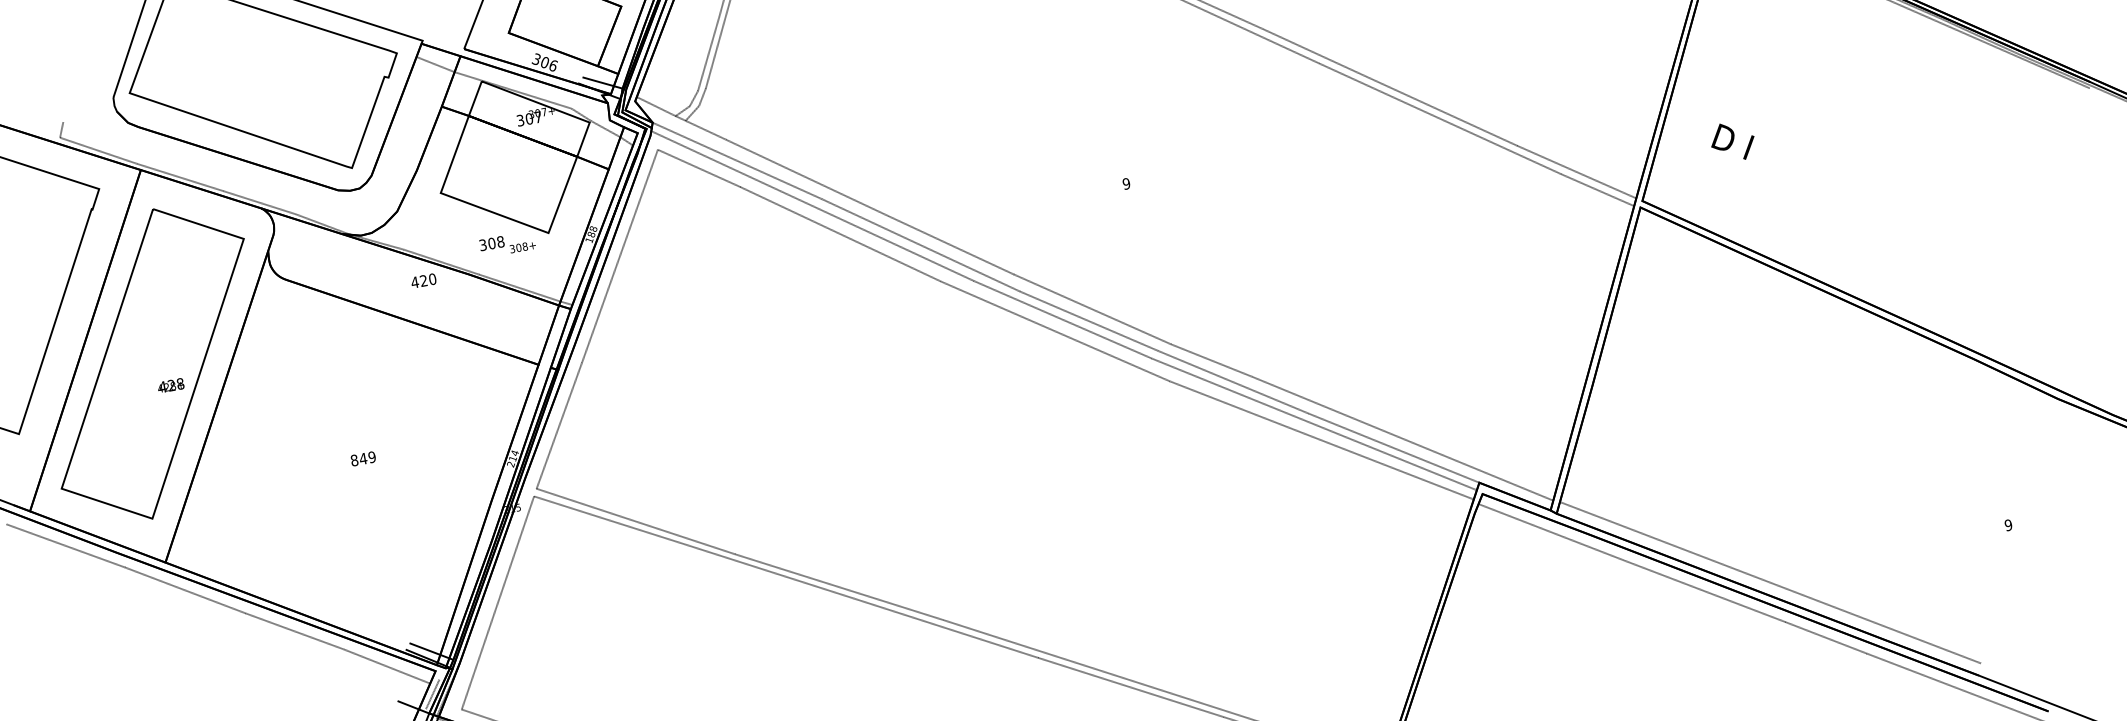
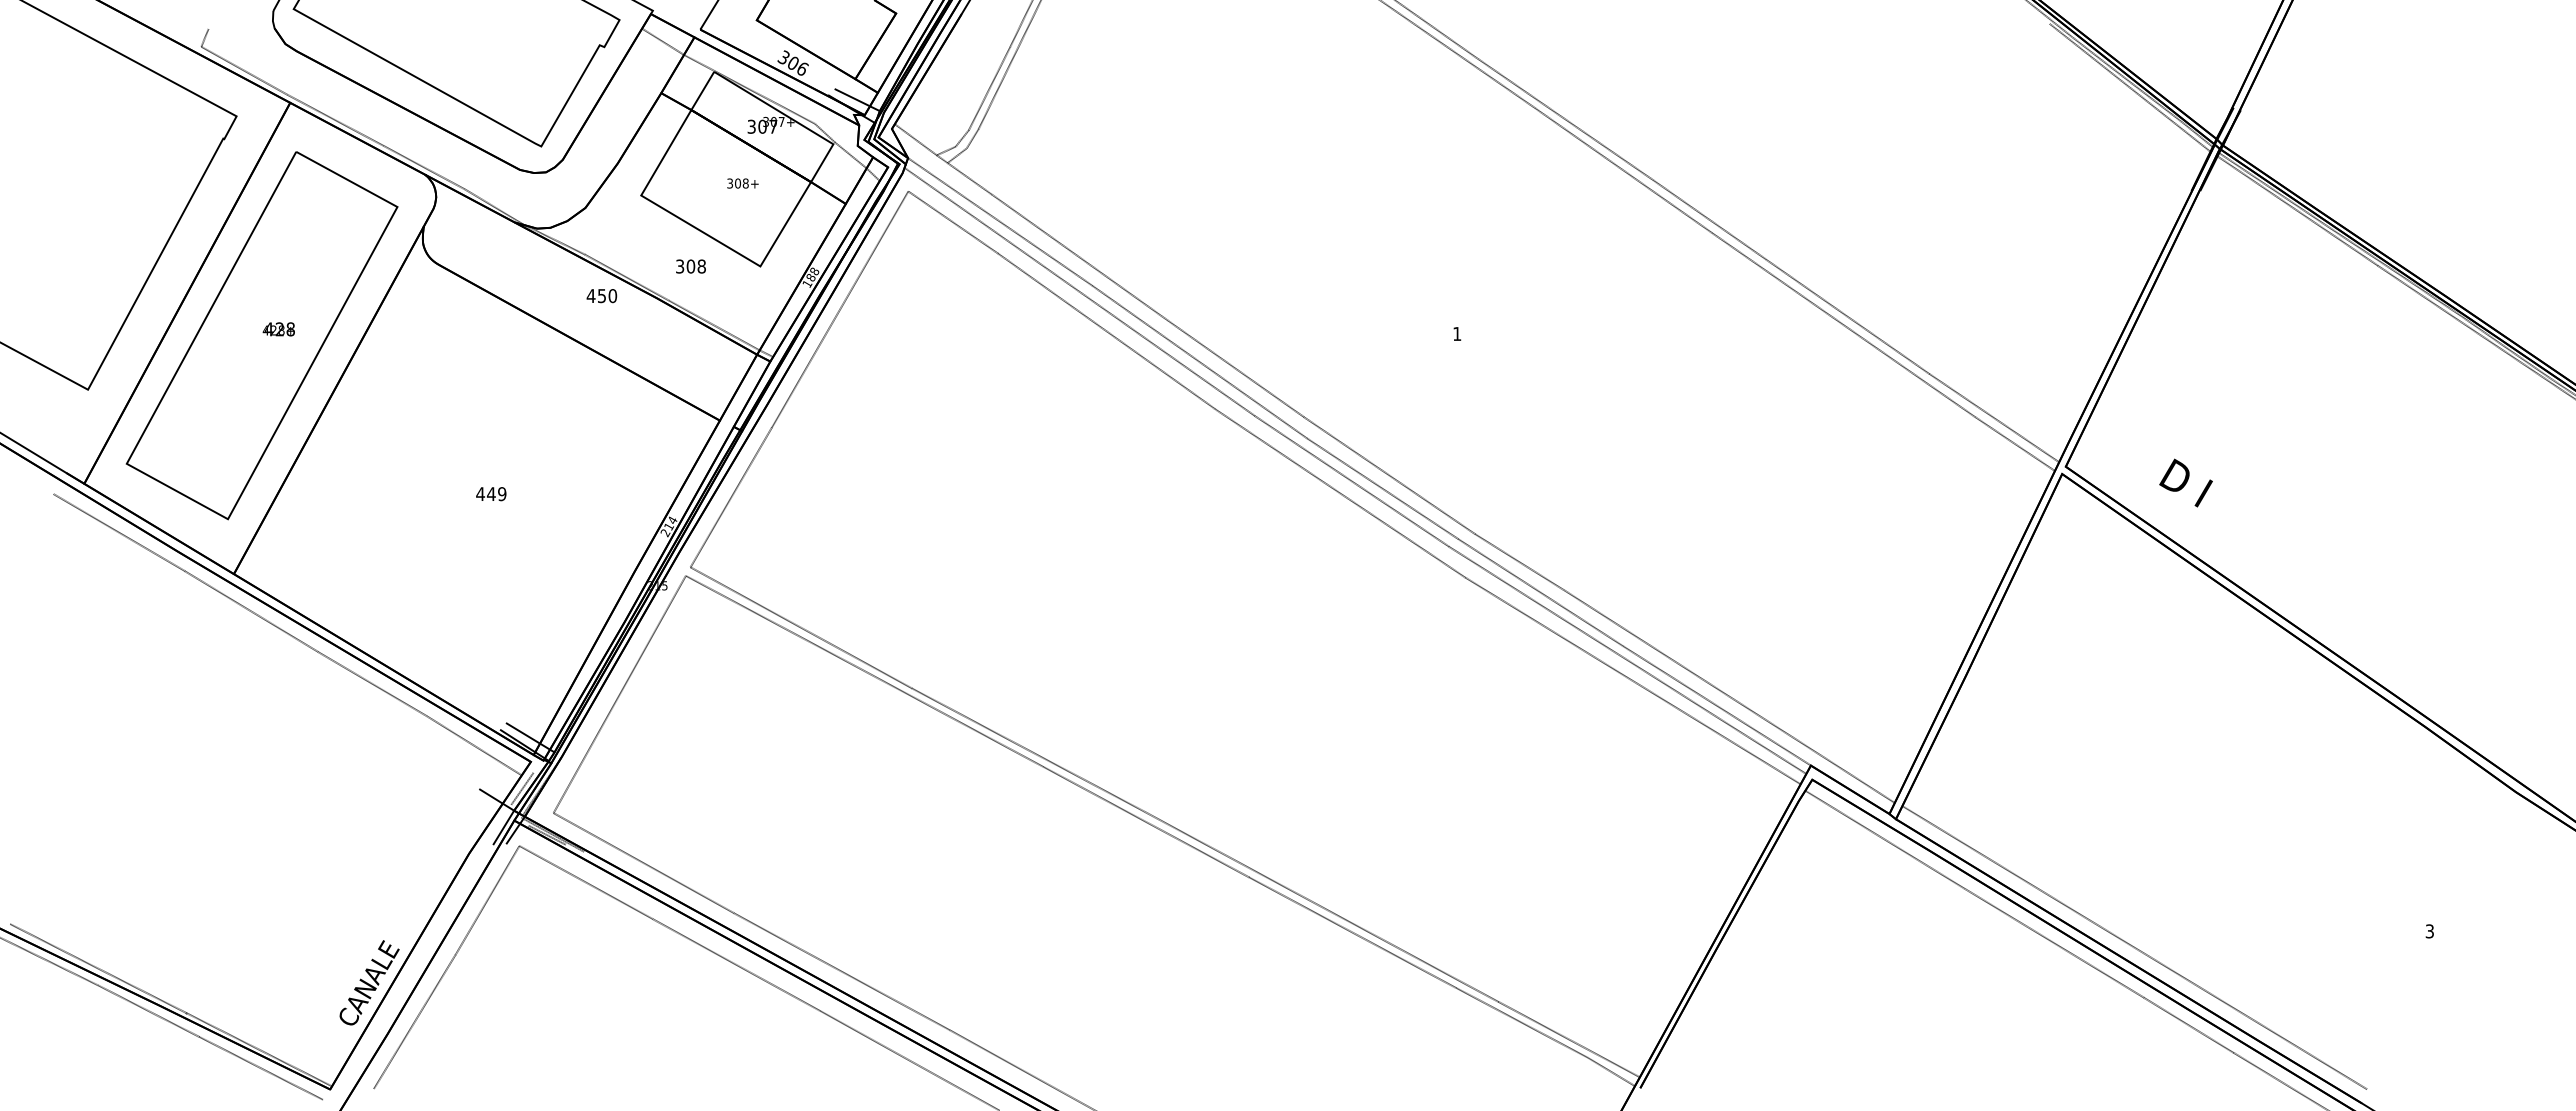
text: (1732, 141) -> (2185, 482), moved
text: (1126, 184) -> (1457, 334), 9 -> 1
text: (522, 247) -> (742, 183), moved
text: (423, 281) -> (601, 296), 420 -> 450
text: (170, 385) -> (278, 329), moved
text: (354, 460) -> (480, 494), 849 -> 449
text: (2008, 525) -> (2429, 931), 9 -> 3

